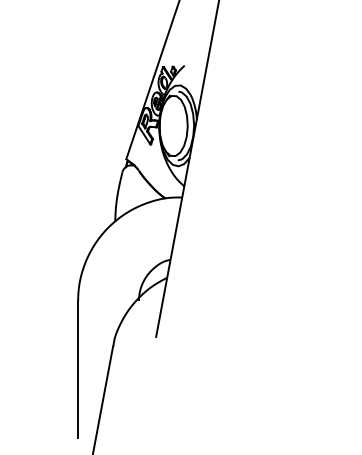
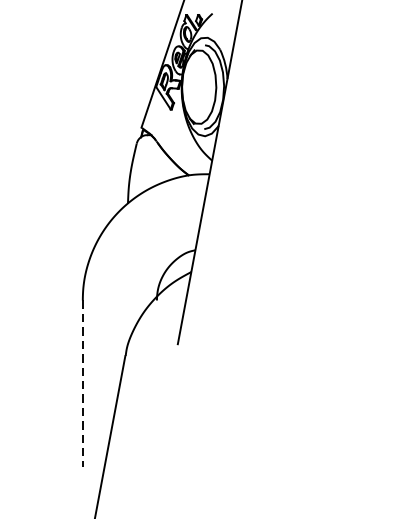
line: (78, 369) -> (83, 383), solid -> dashed

